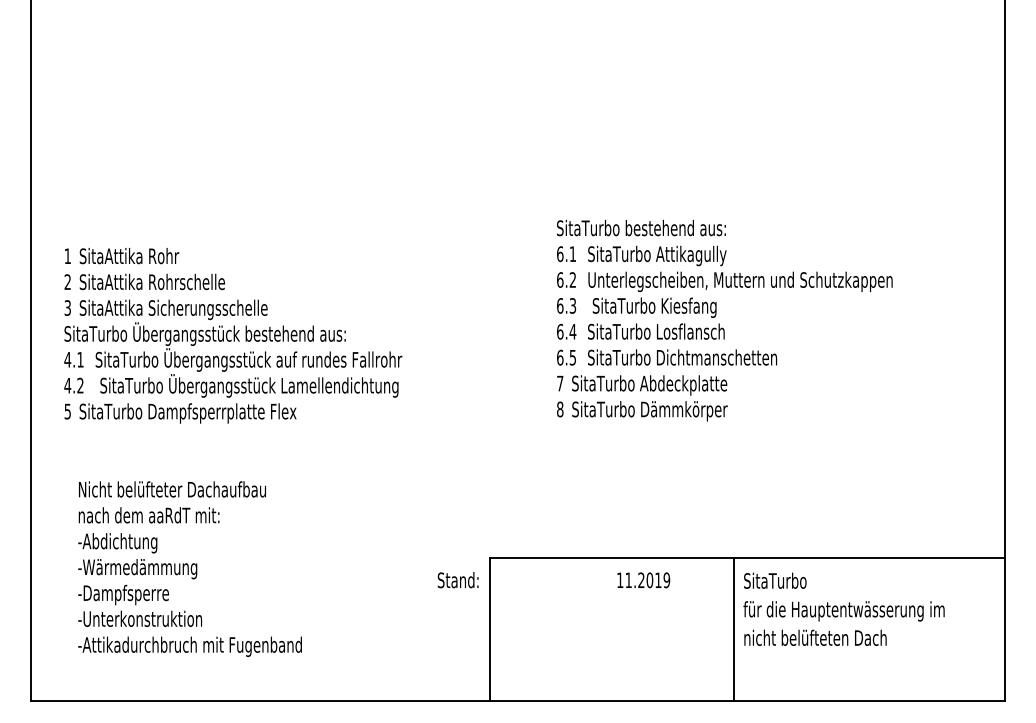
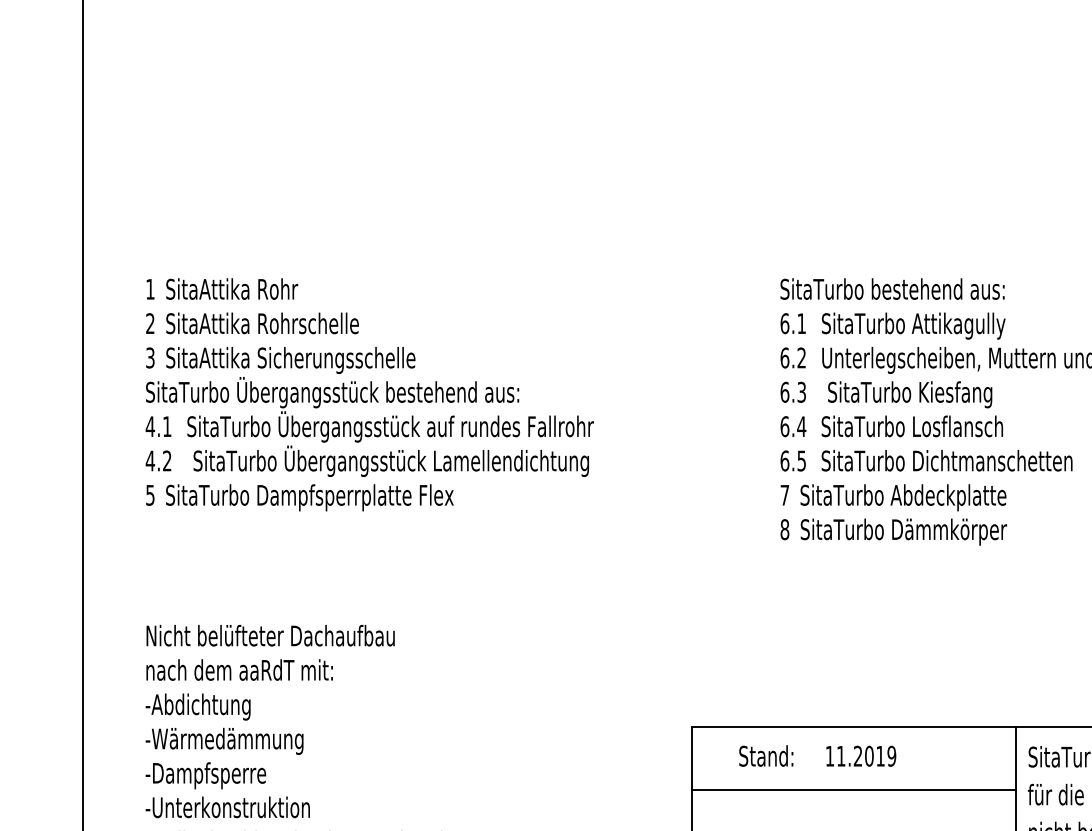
text: (233, 335) -> (370, 394), moved
text: (457, 580) -> (765, 756), moved
text: (643, 580) -> (860, 756), moved
line: (612, 605) -> (854, 789), added

